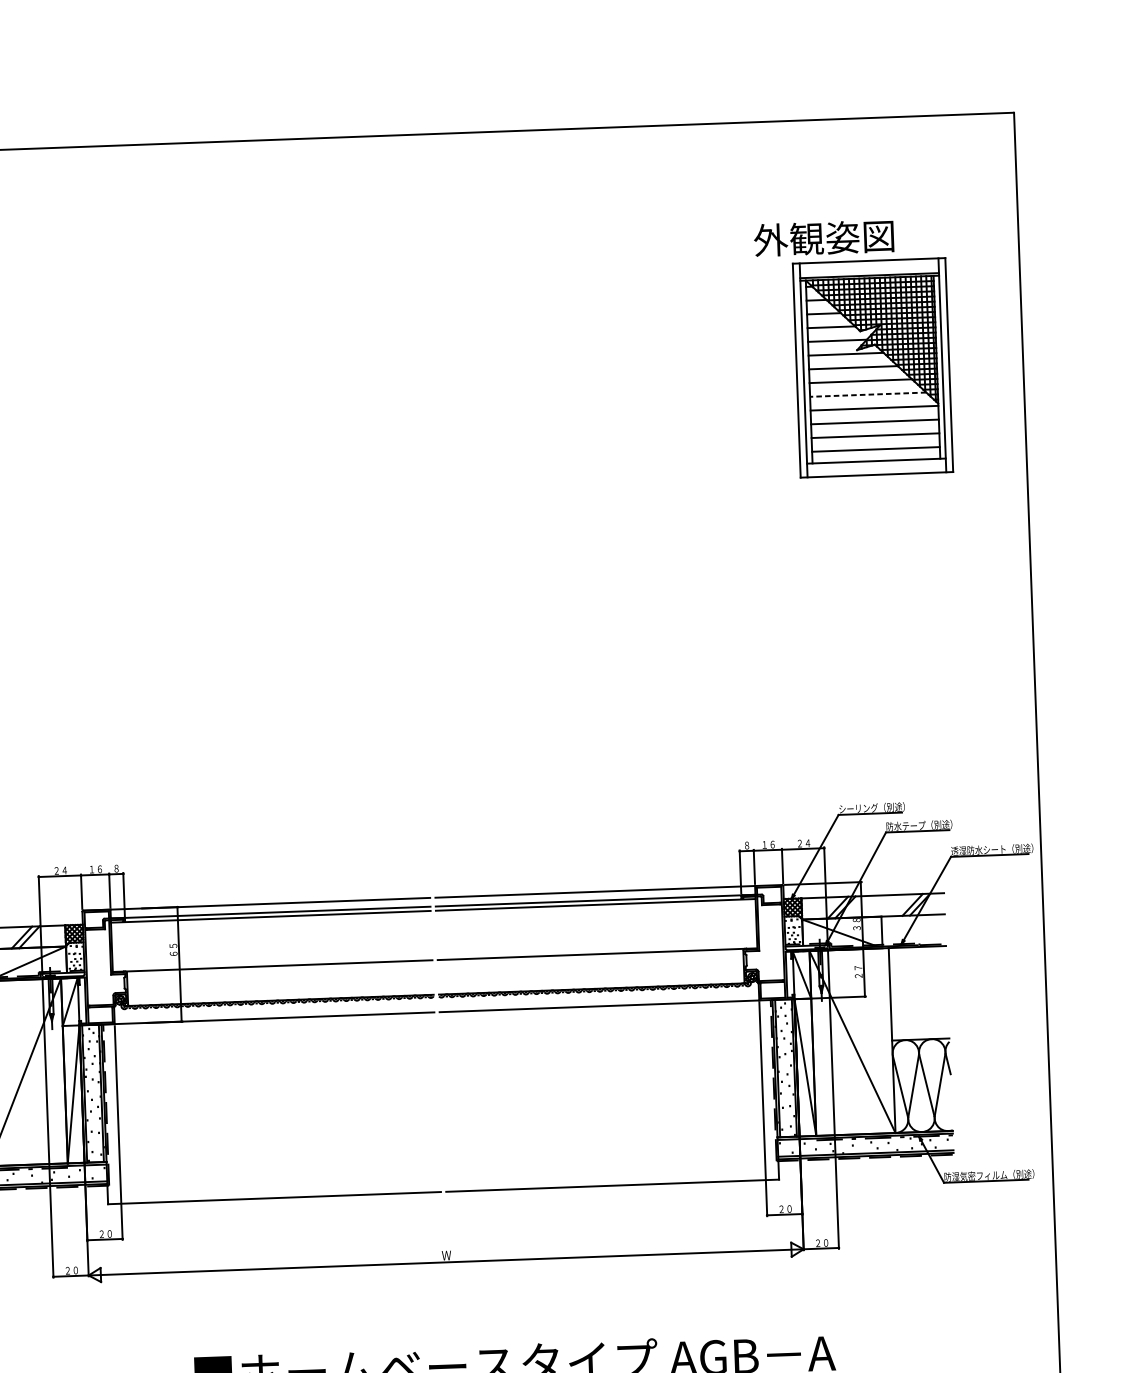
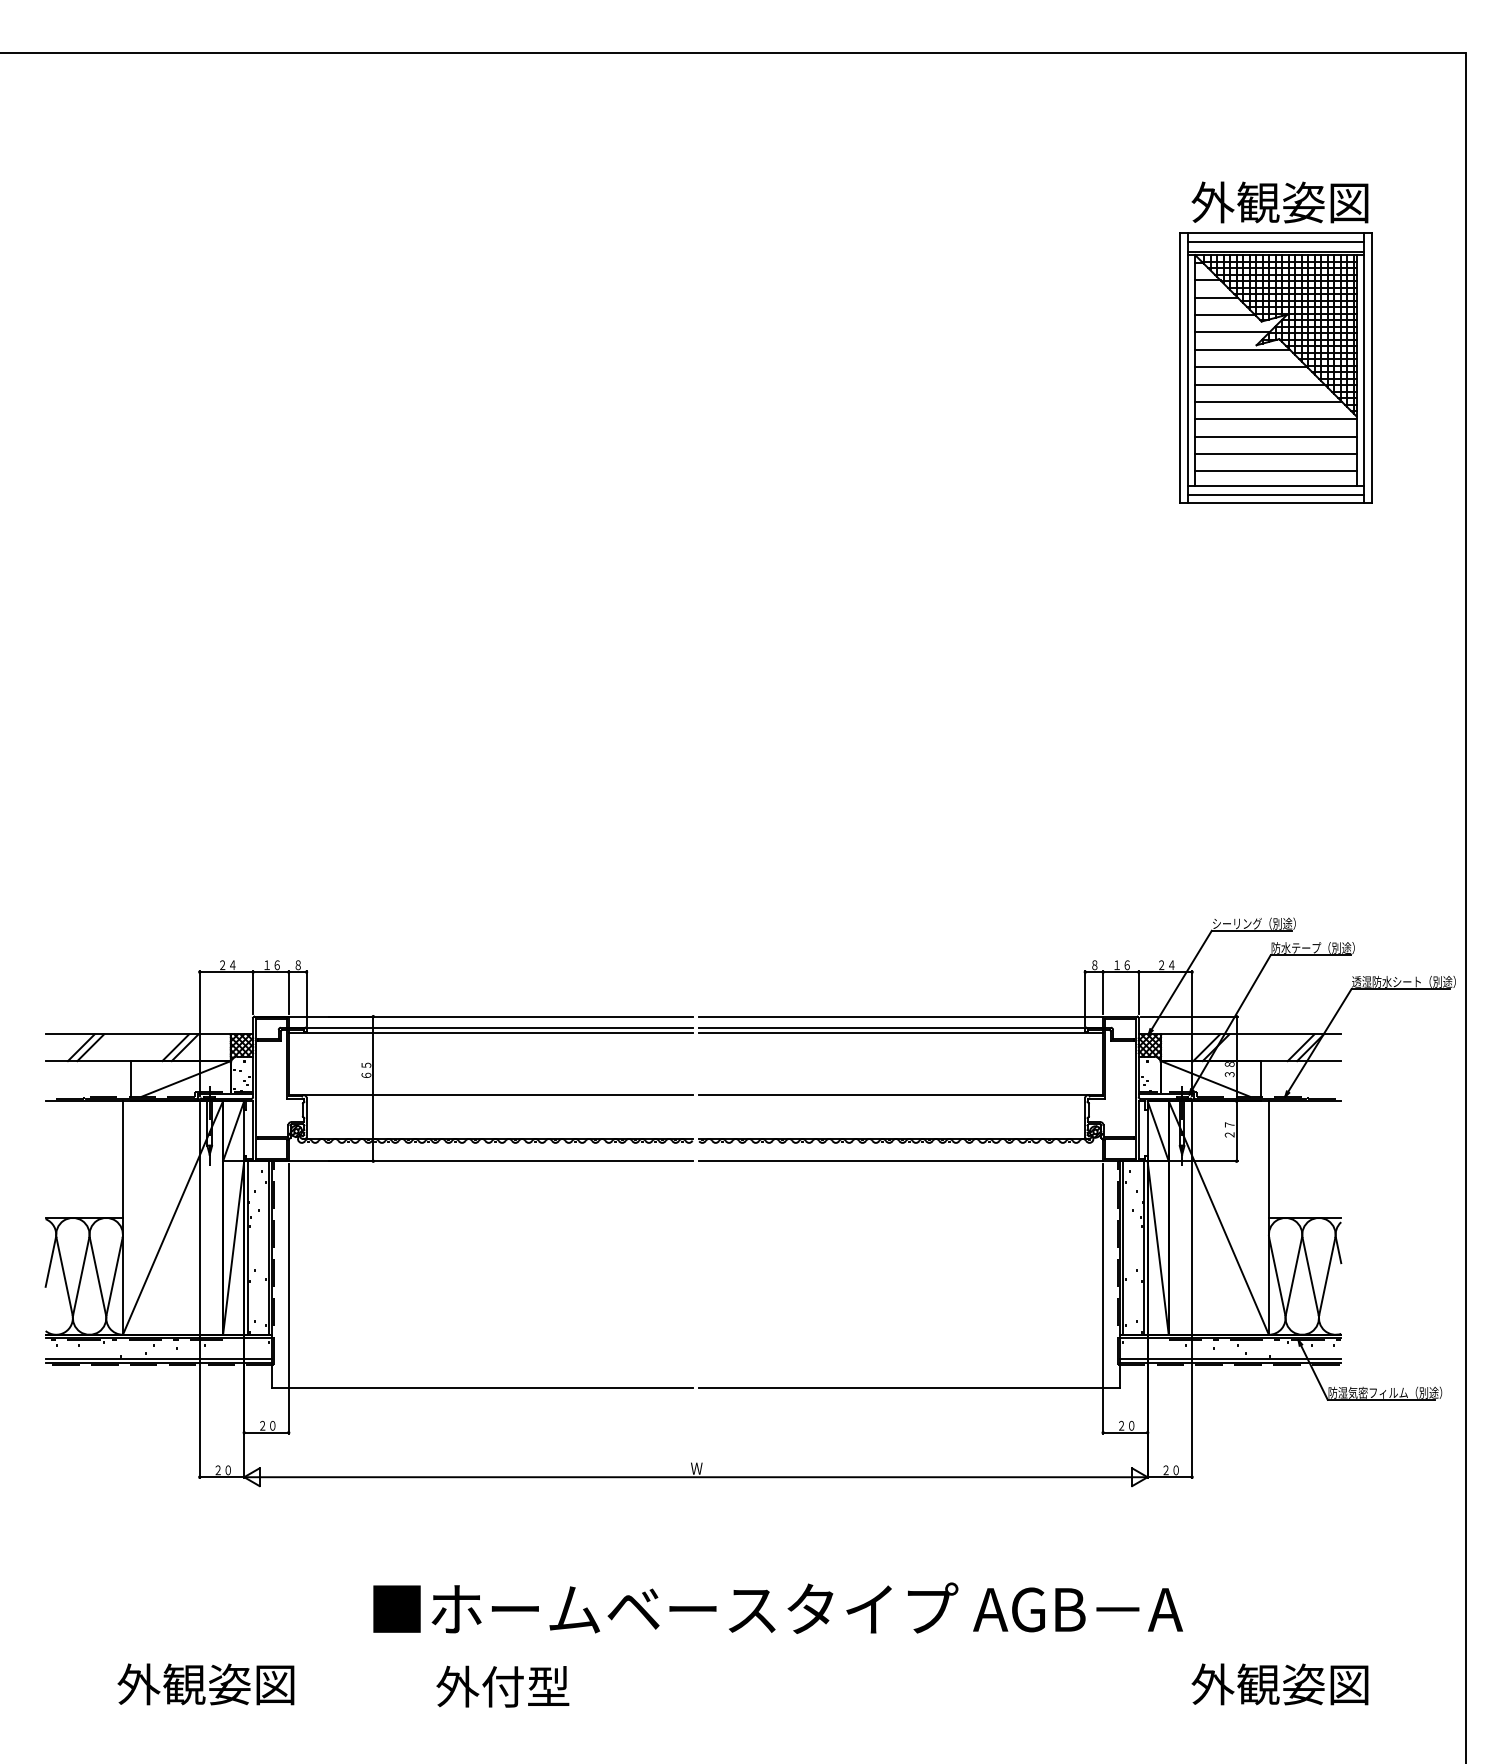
text: (823, 238) -> (1279, 202), moved
line: (869, 267) -> (1275, 241), added
line: (868, 394) -> (1268, 401), dashed -> solid
line: (876, 467) -> (1275, 494), added

